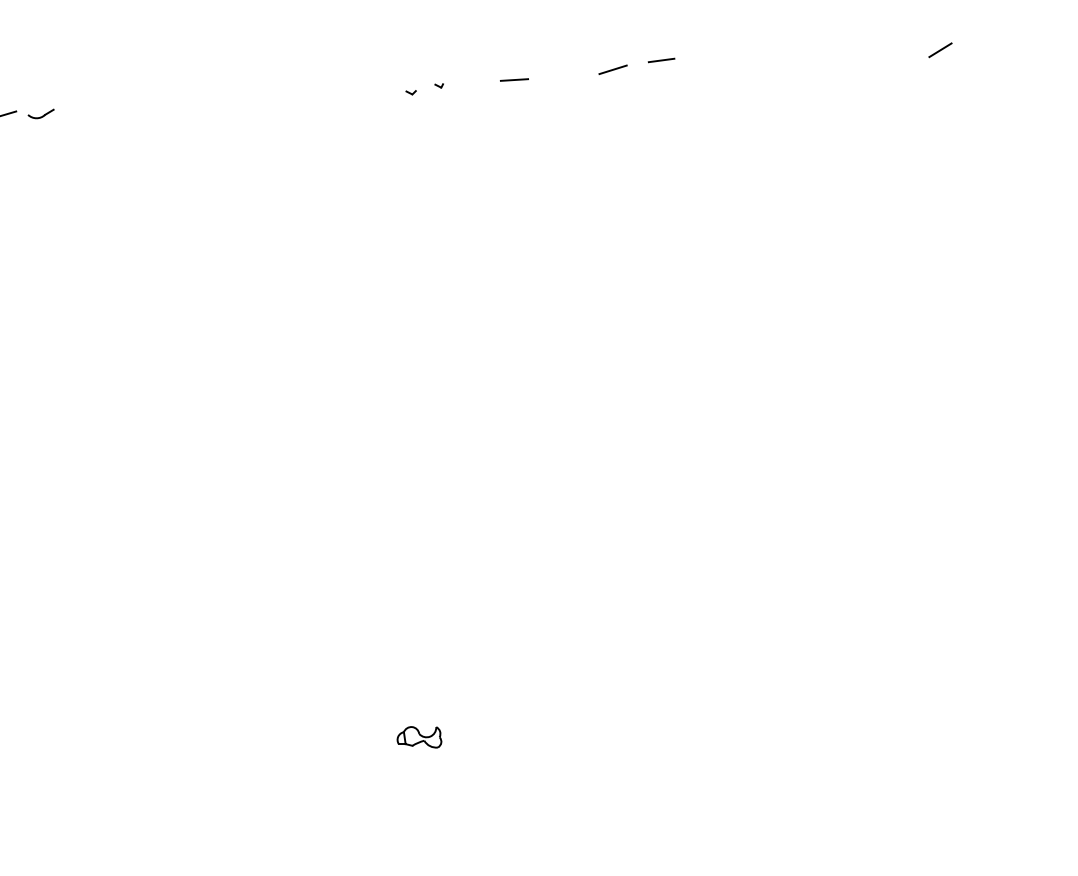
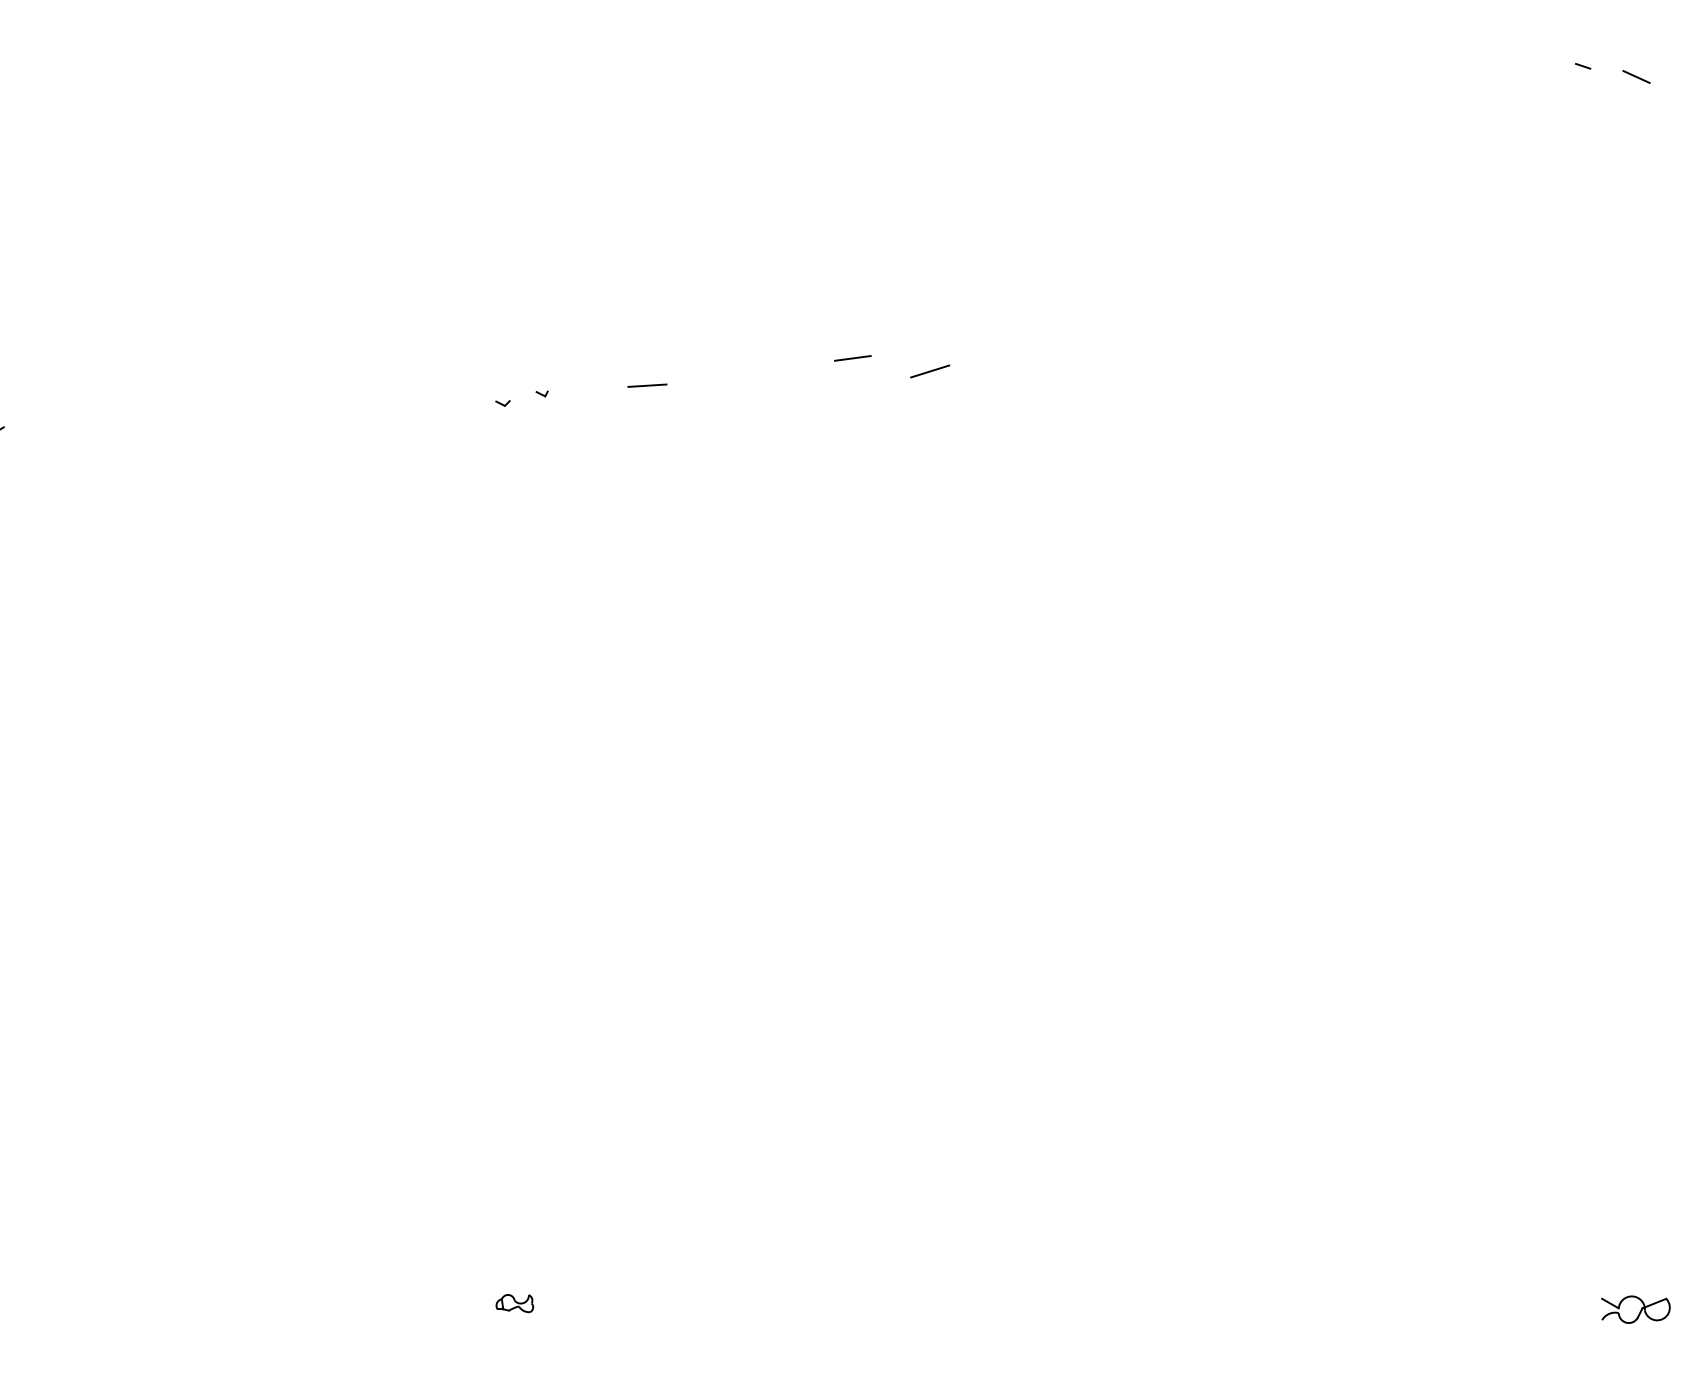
line: (939, 49) -> (1241, 343), removed
line: (613, 69) -> (930, 371), moved
part: (419, 737) -> (514, 1303), size x0.6

